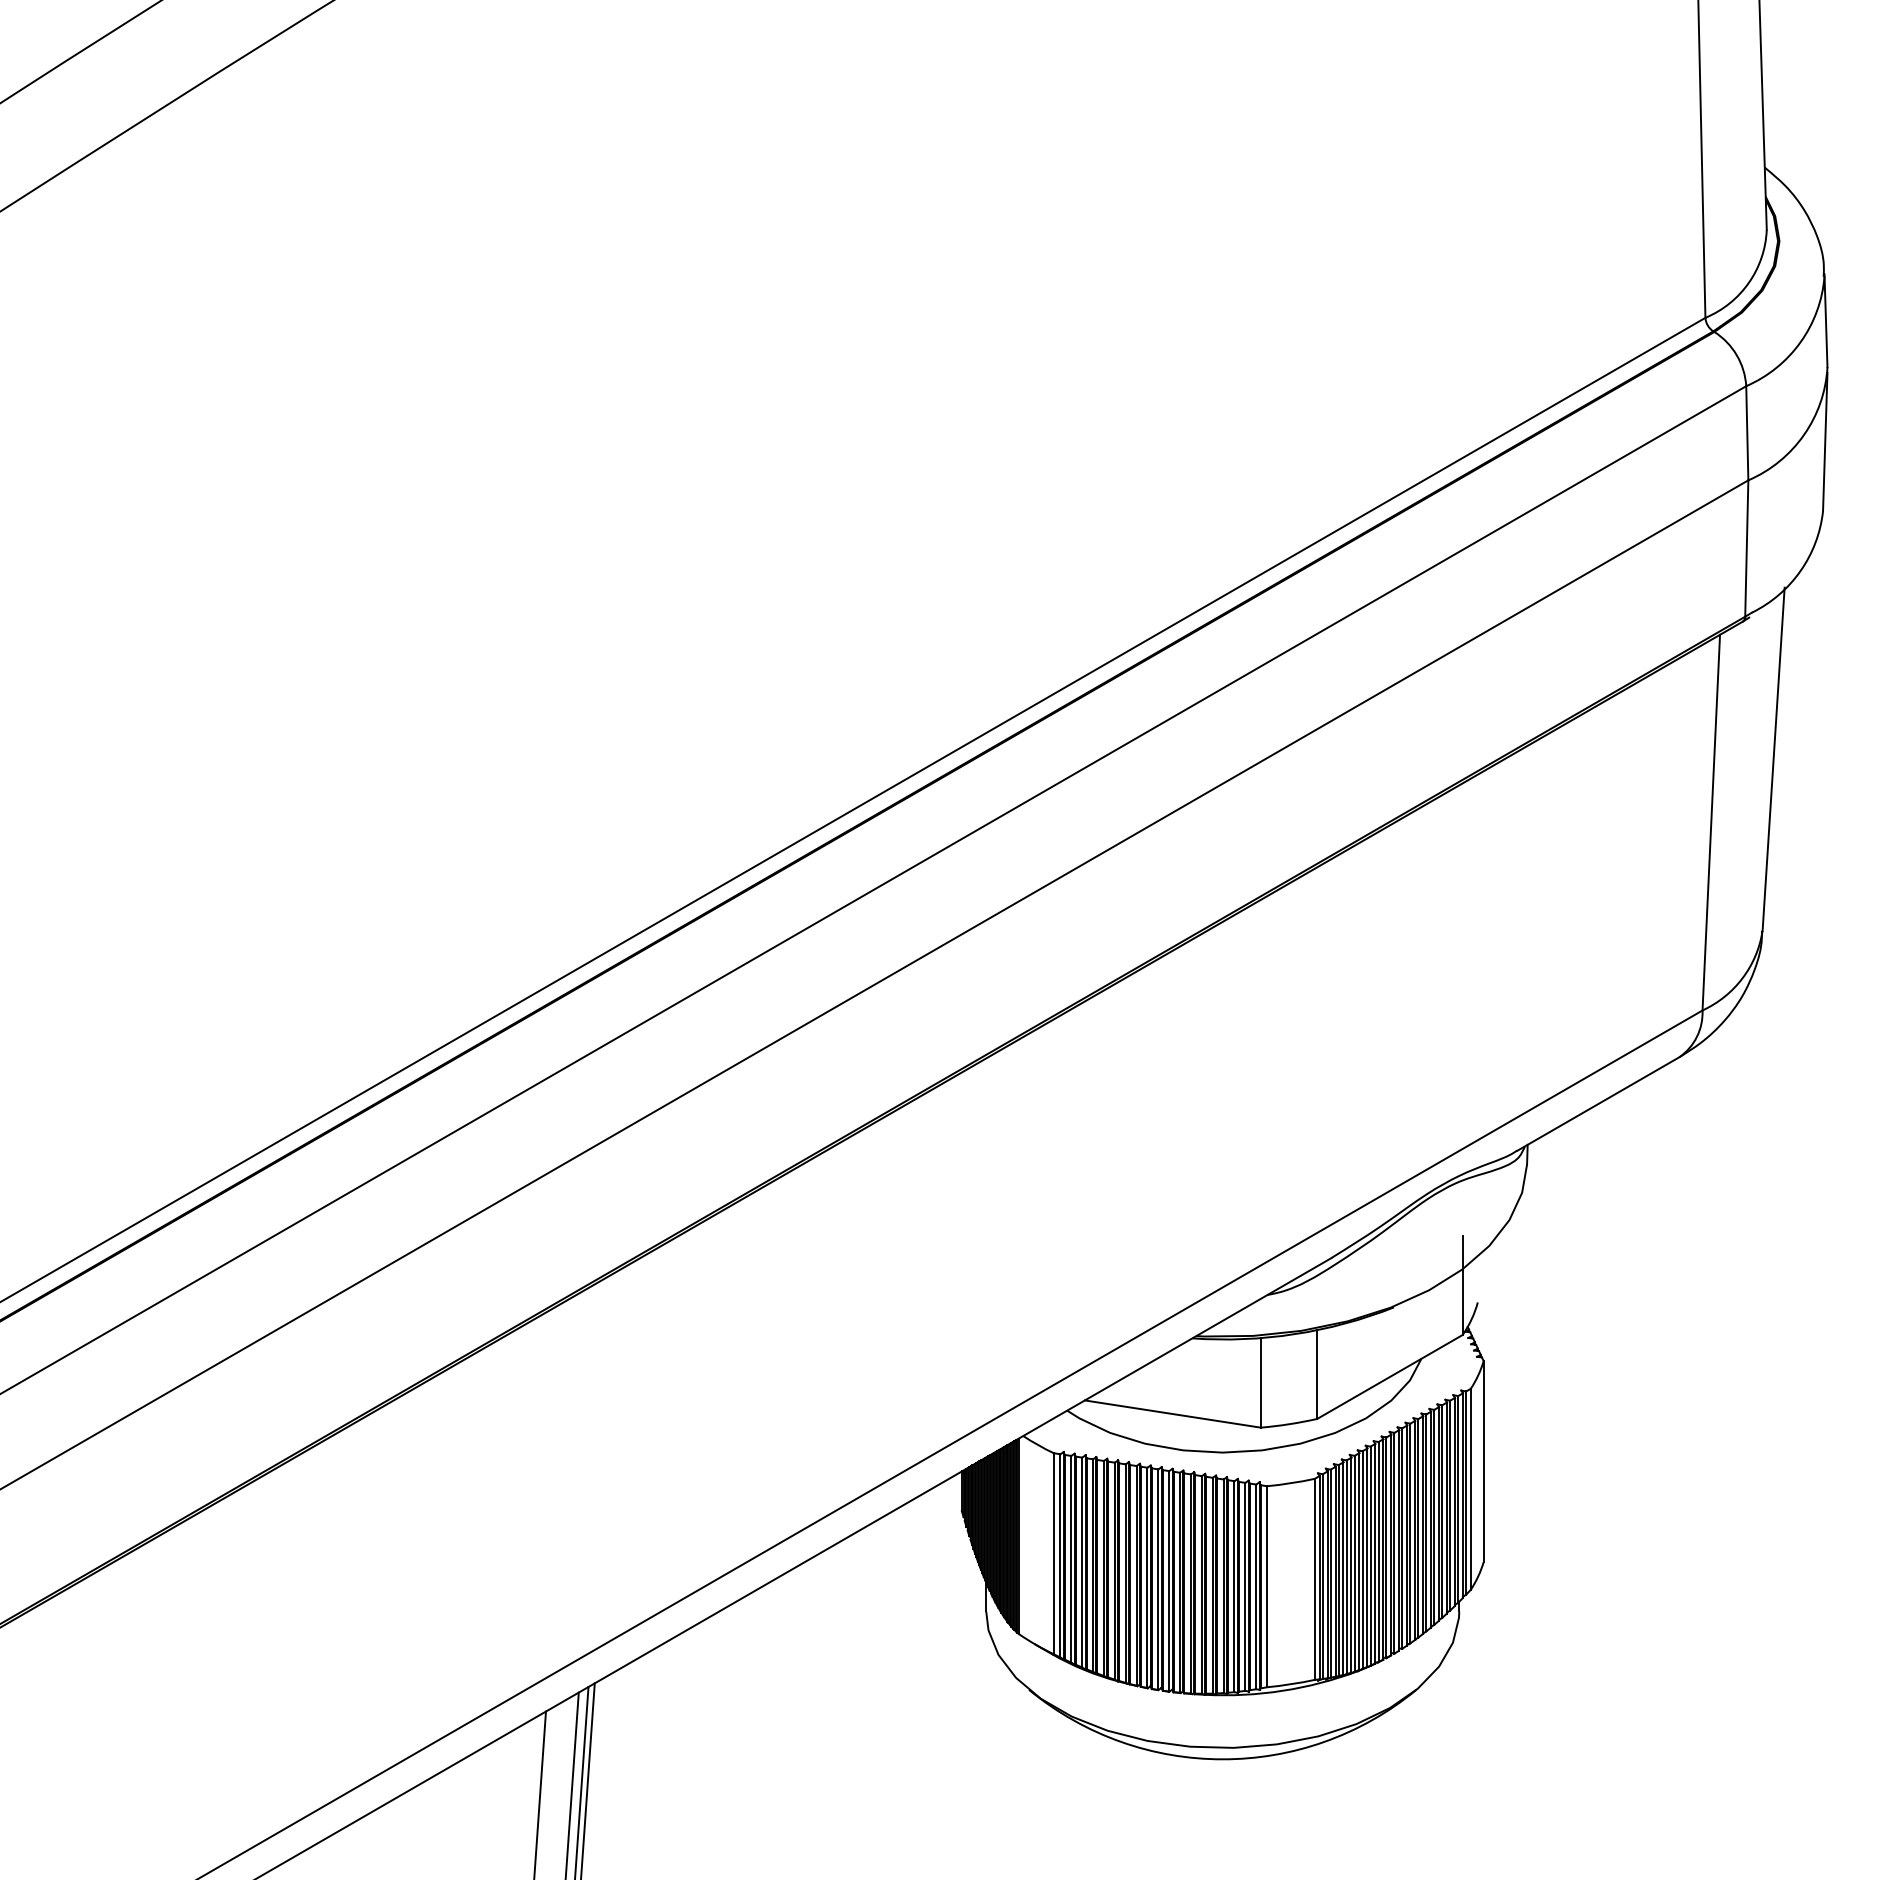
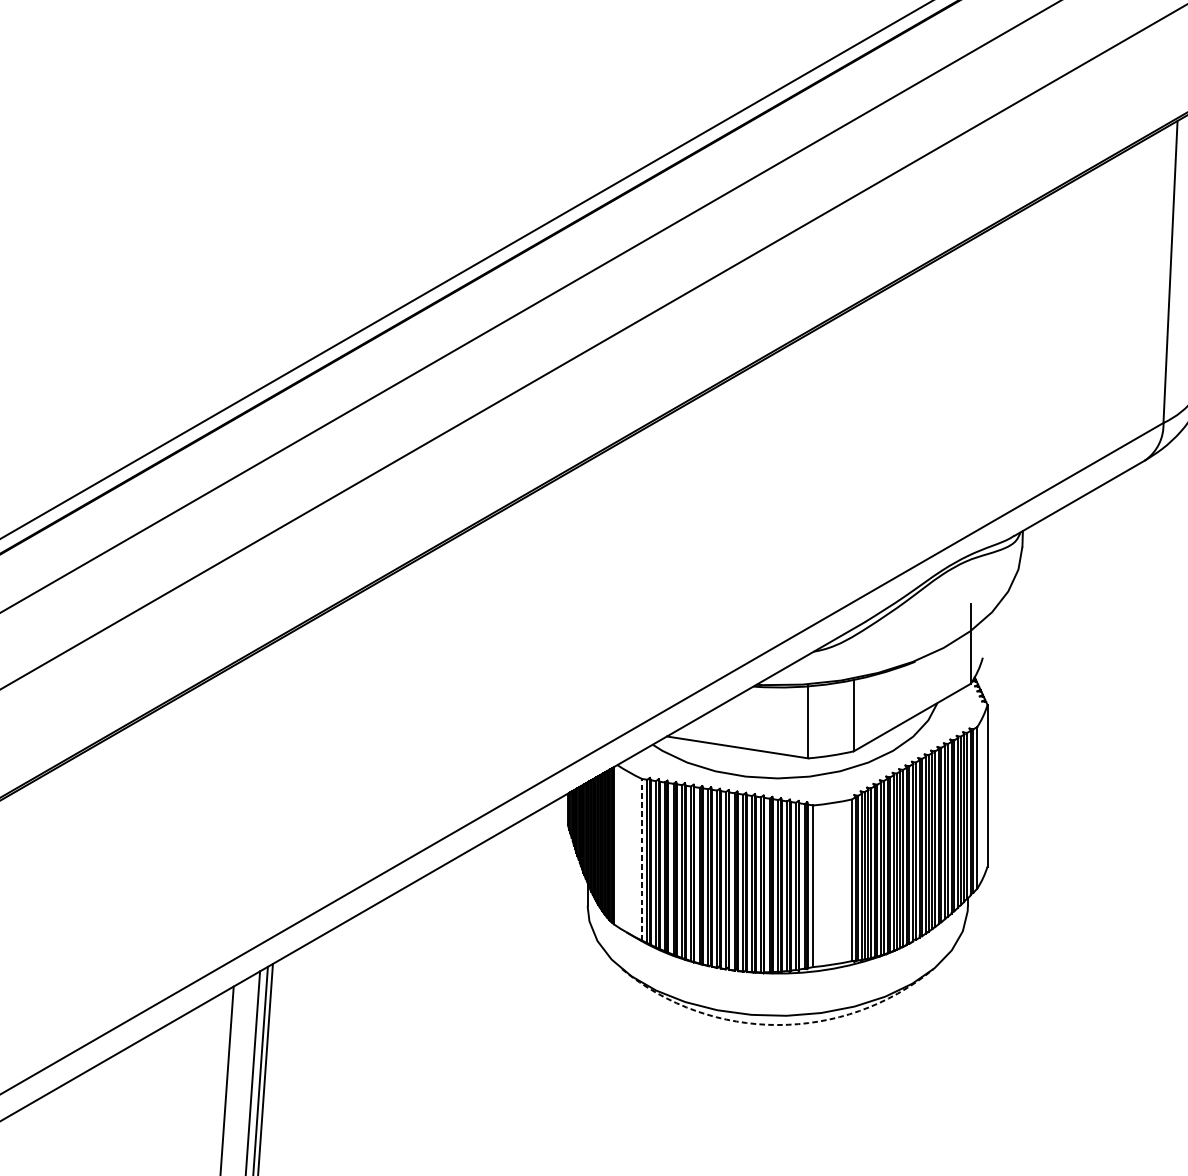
line: (1053, 1553) -> (641, 859), solid -> dashed
arc: (1222, 1759) -> (777, 1025), solid -> dashed

